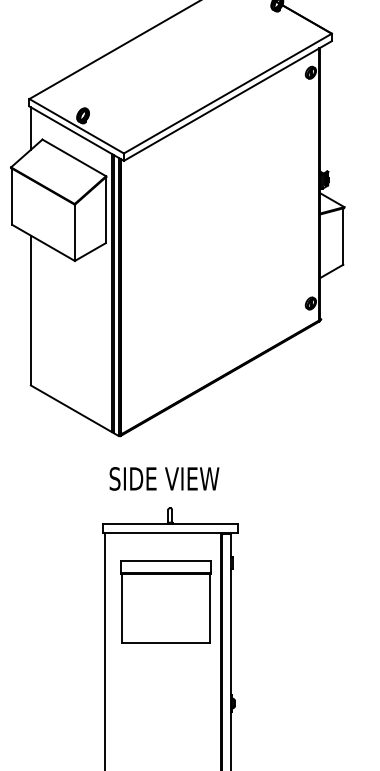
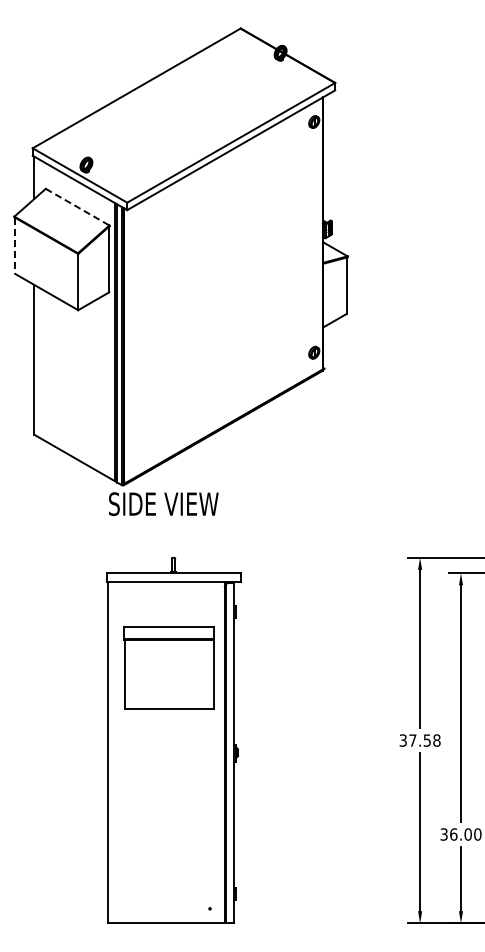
line: (74, 158) -> (77, 207), solid -> dashed
line: (12, 197) -> (15, 246), solid -> dashed
text: (164, 479) -> (163, 504), moved
part: (165, 601) -> (168, 667), moved

